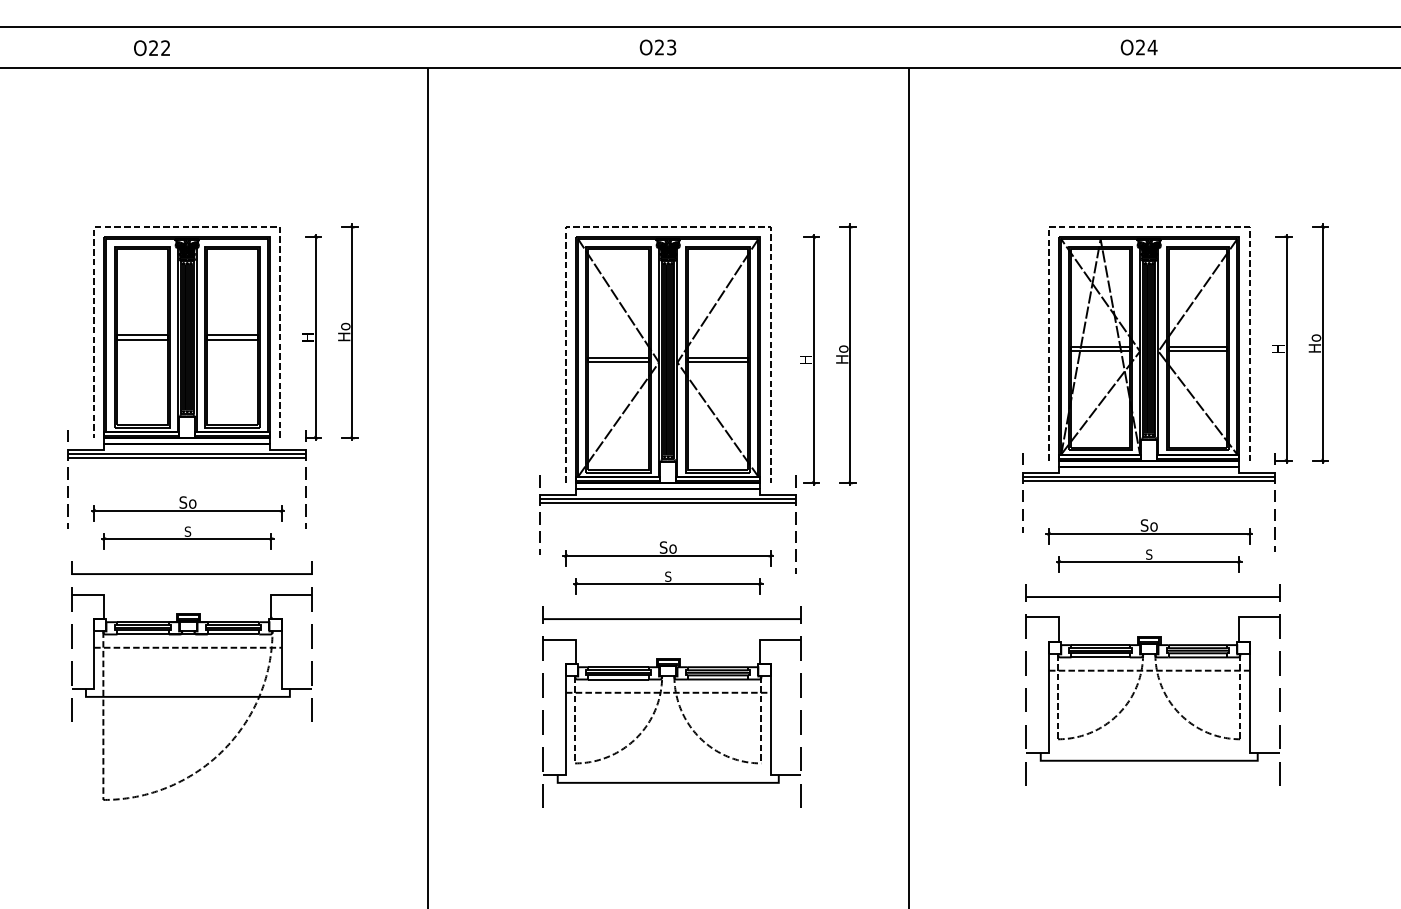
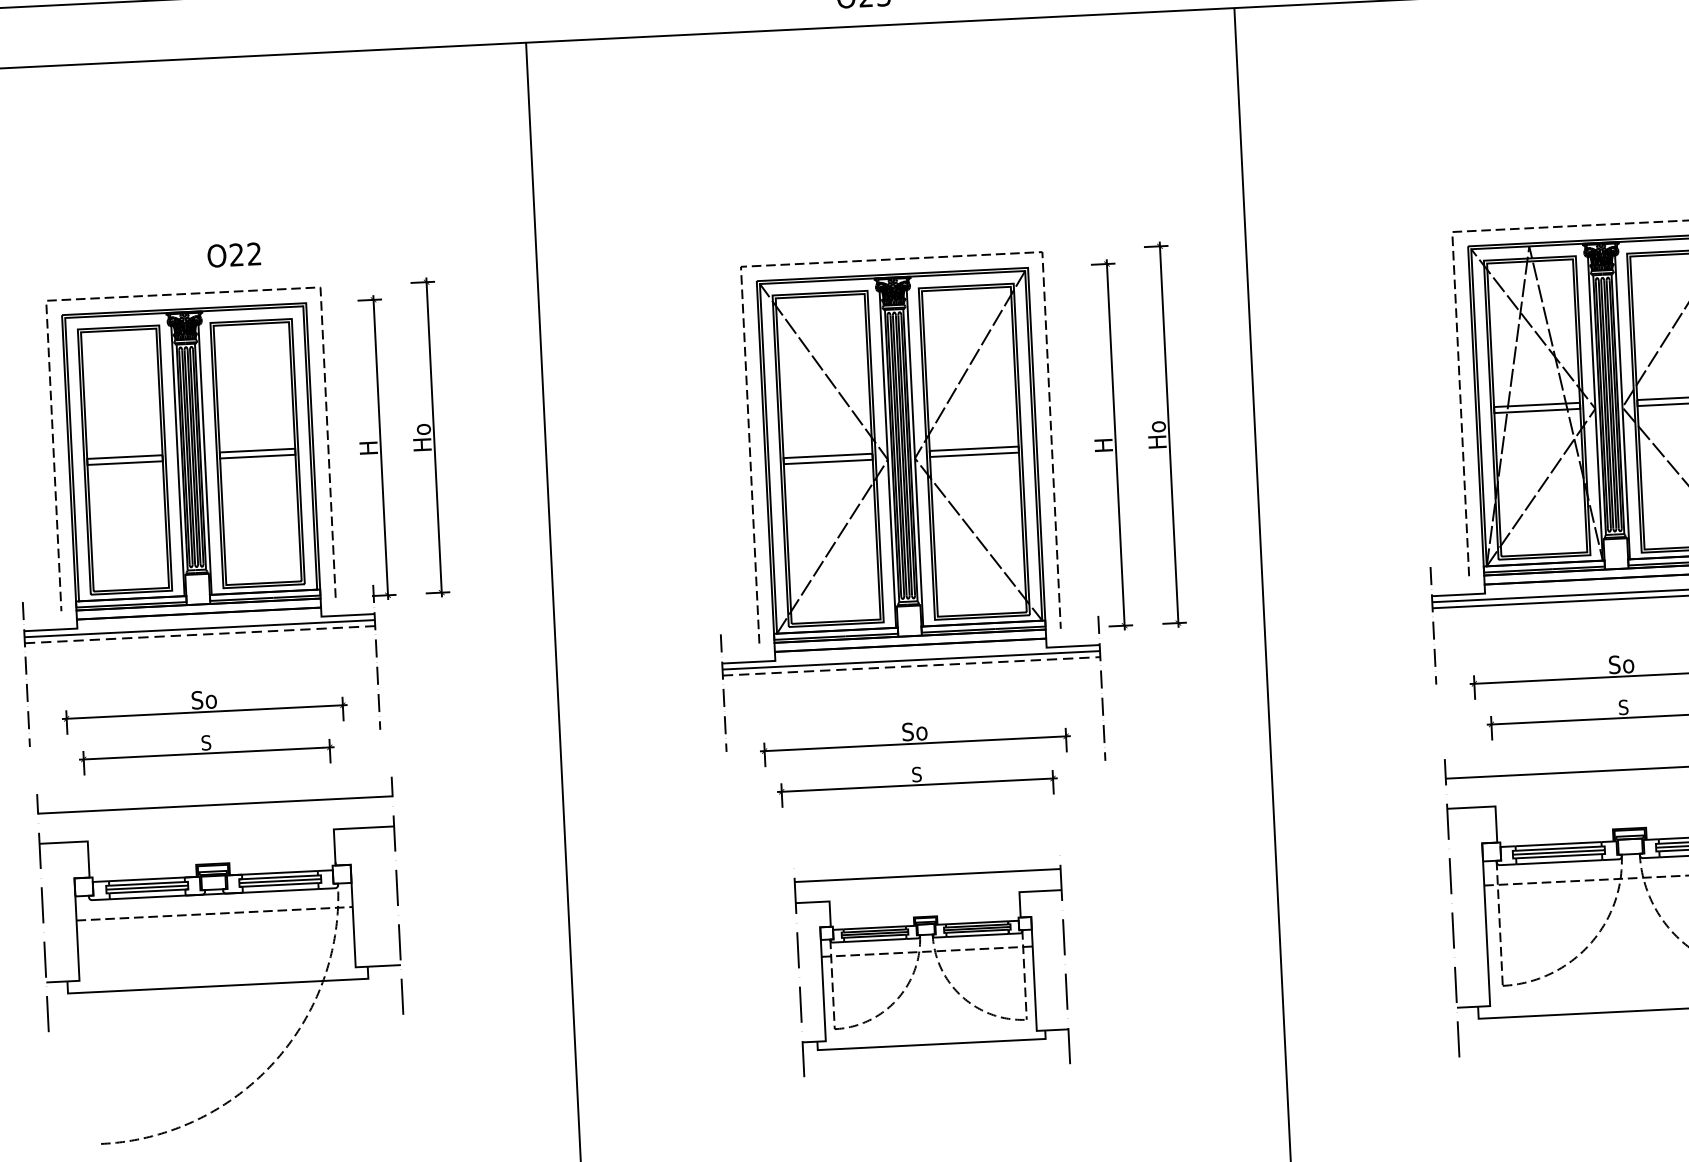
text: (151, 48) -> (233, 255), moved
line: (187, 458) -> (200, 635), solid -> dashed
line: (668, 503) -> (911, 666), solid -> dashed
part: (671, 706) -> (930, 965), size x0.7
line: (103, 715) -> (95, 1019), removed

